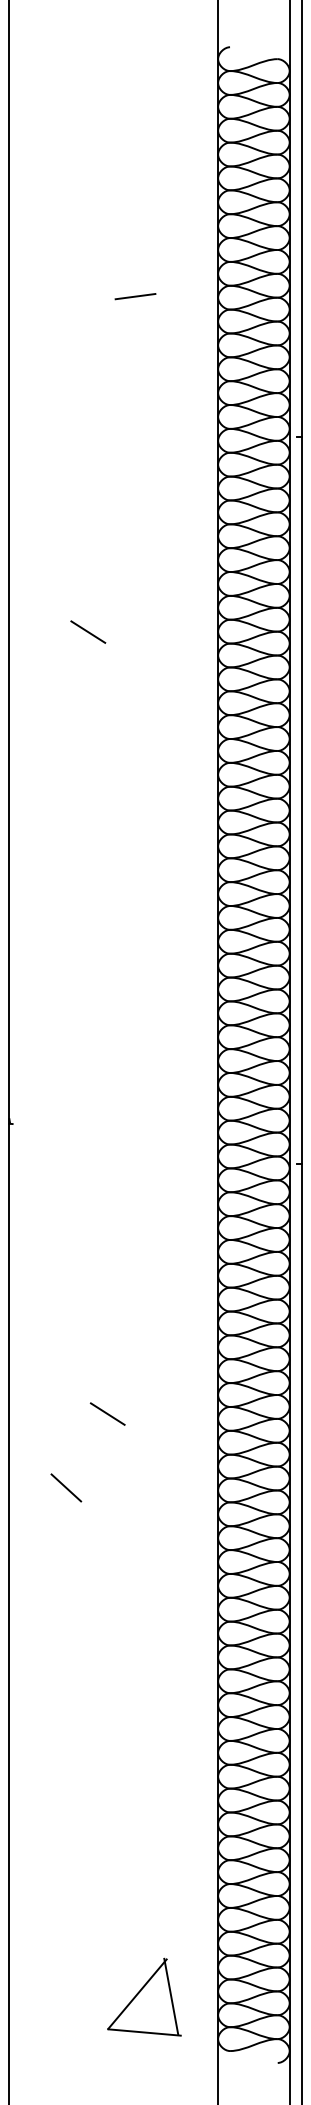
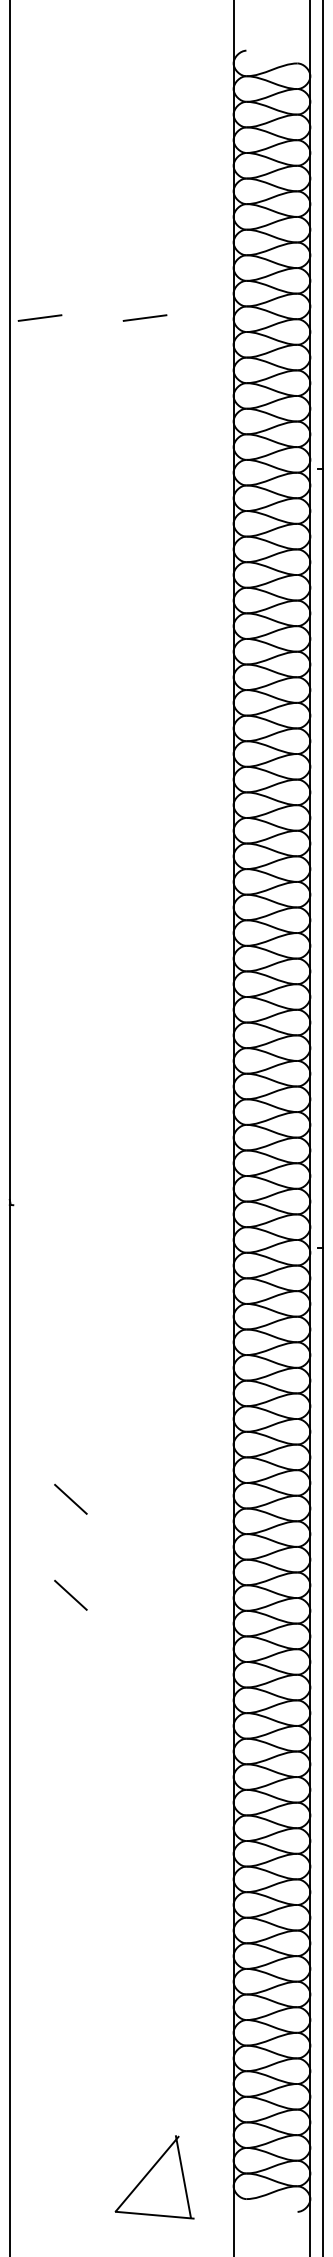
line: (37, 296) -> (39, 317), added
line: (88, 631) -> (94, 677), removed
line: (65, 1397) -> (70, 1498), added
line: (107, 1413) -> (115, 1515), removed
part: (144, 1997) -> (154, 2177), moved

